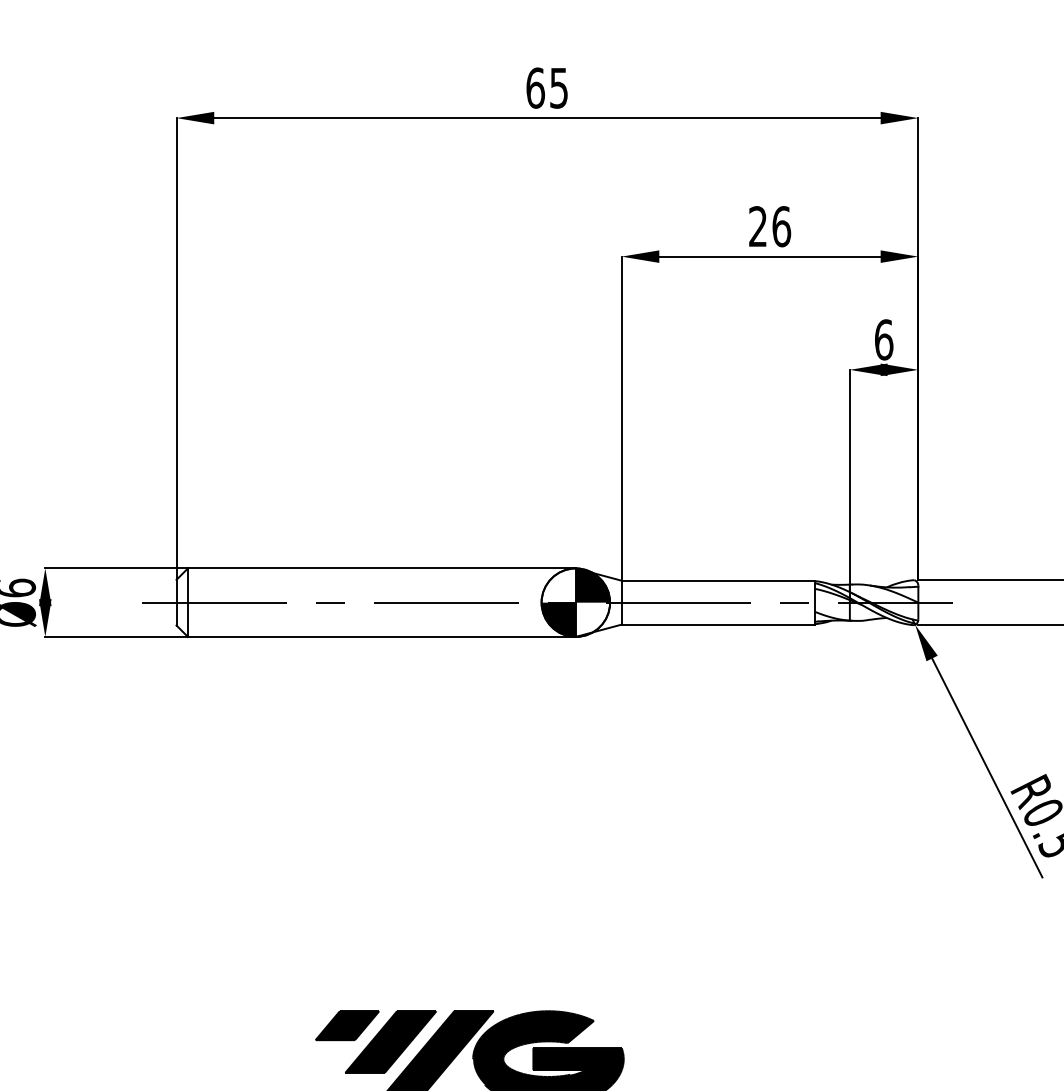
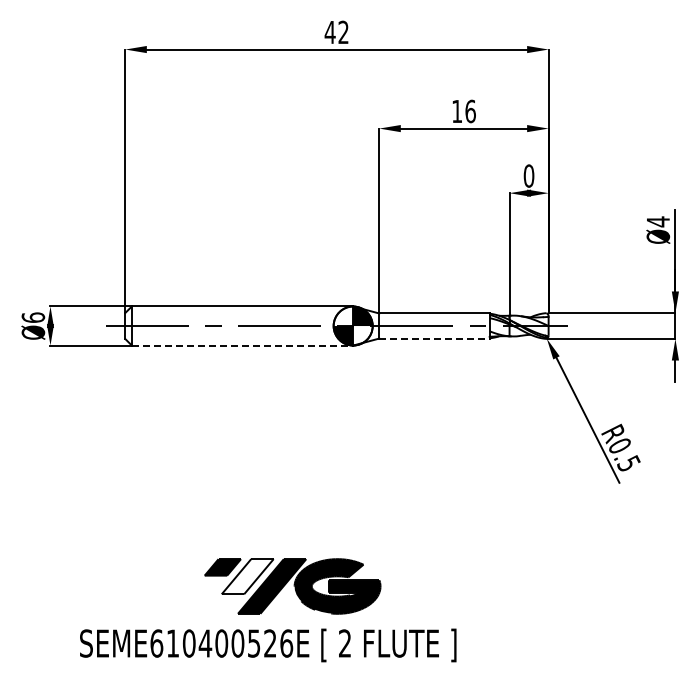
text: (546, 88) -> (336, 32), 65 -> 42
text: (756, 224) -> (456, 110), 26 -> 16
text: (883, 338) -> (528, 175), 6 -> 0
line: (720, 624) -> (435, 338), solid -> dashed
line: (381, 636) -> (242, 345), solid -> dashed
fill: (390, 1041) -> (247, 576), removed

